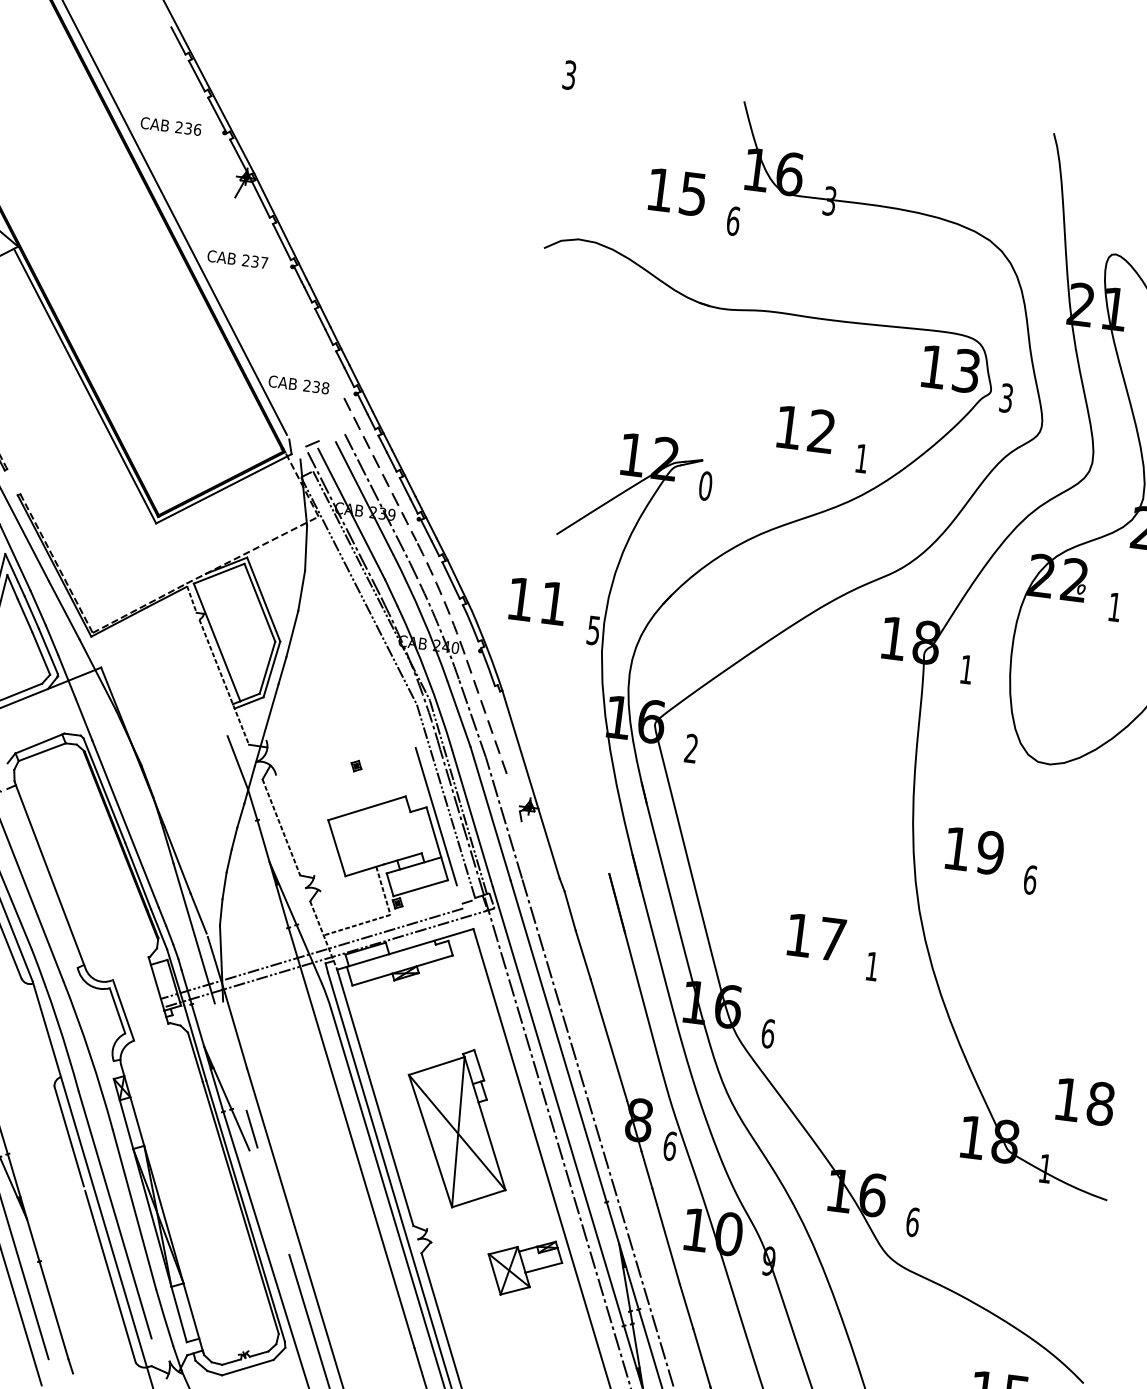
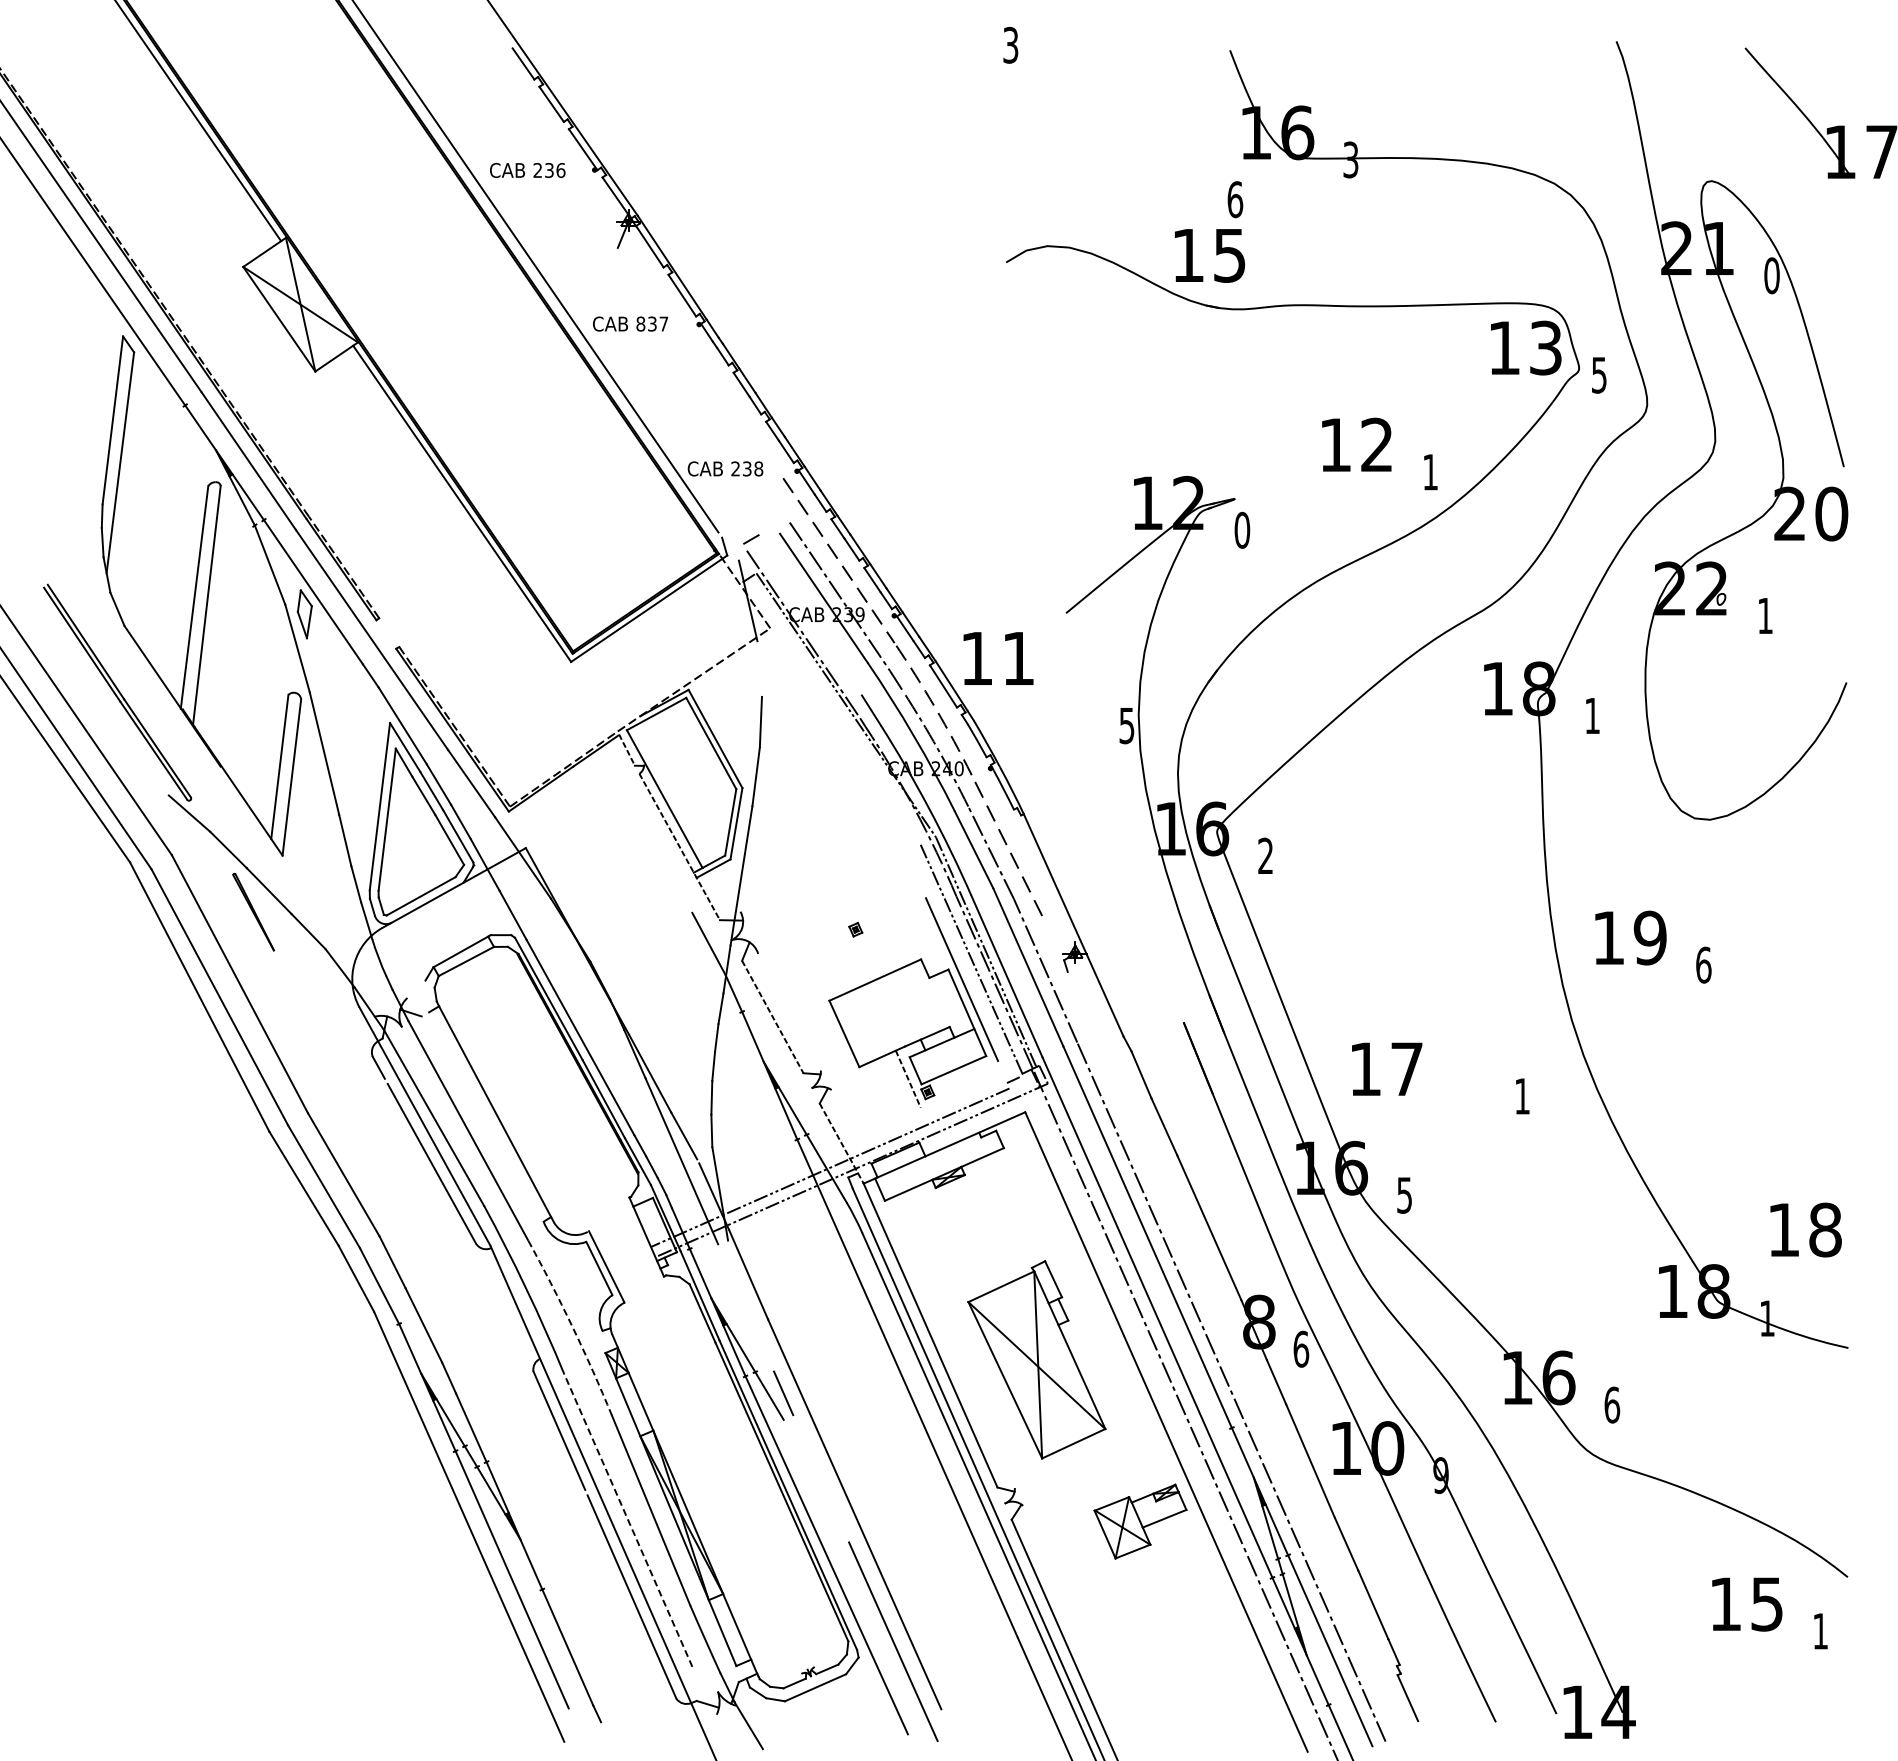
text: (677, 192) -> (1210, 255), moved
text: (245, 260) -> (640, 323), 237 -> 837
text: (1006, 397) -> (1599, 374), 3 -> 5
line: (351, 513) -> (810, 619), removed
line: (305, 547) -> (759, 668), removed
line: (358, 590) -> (831, 713), removed
text: (537, 601) -> (998, 658), moved
line: (356, 924) -> (880, 1125), removed
text: (816, 936) -> (1387, 1068), moved
text: (768, 1033) -> (1404, 1195), 6 -> 5
arc: (90, 1054) -> (572, 1326), solid -> dashed
line: (115, 1215) -> (628, 1520), solid -> dashed

